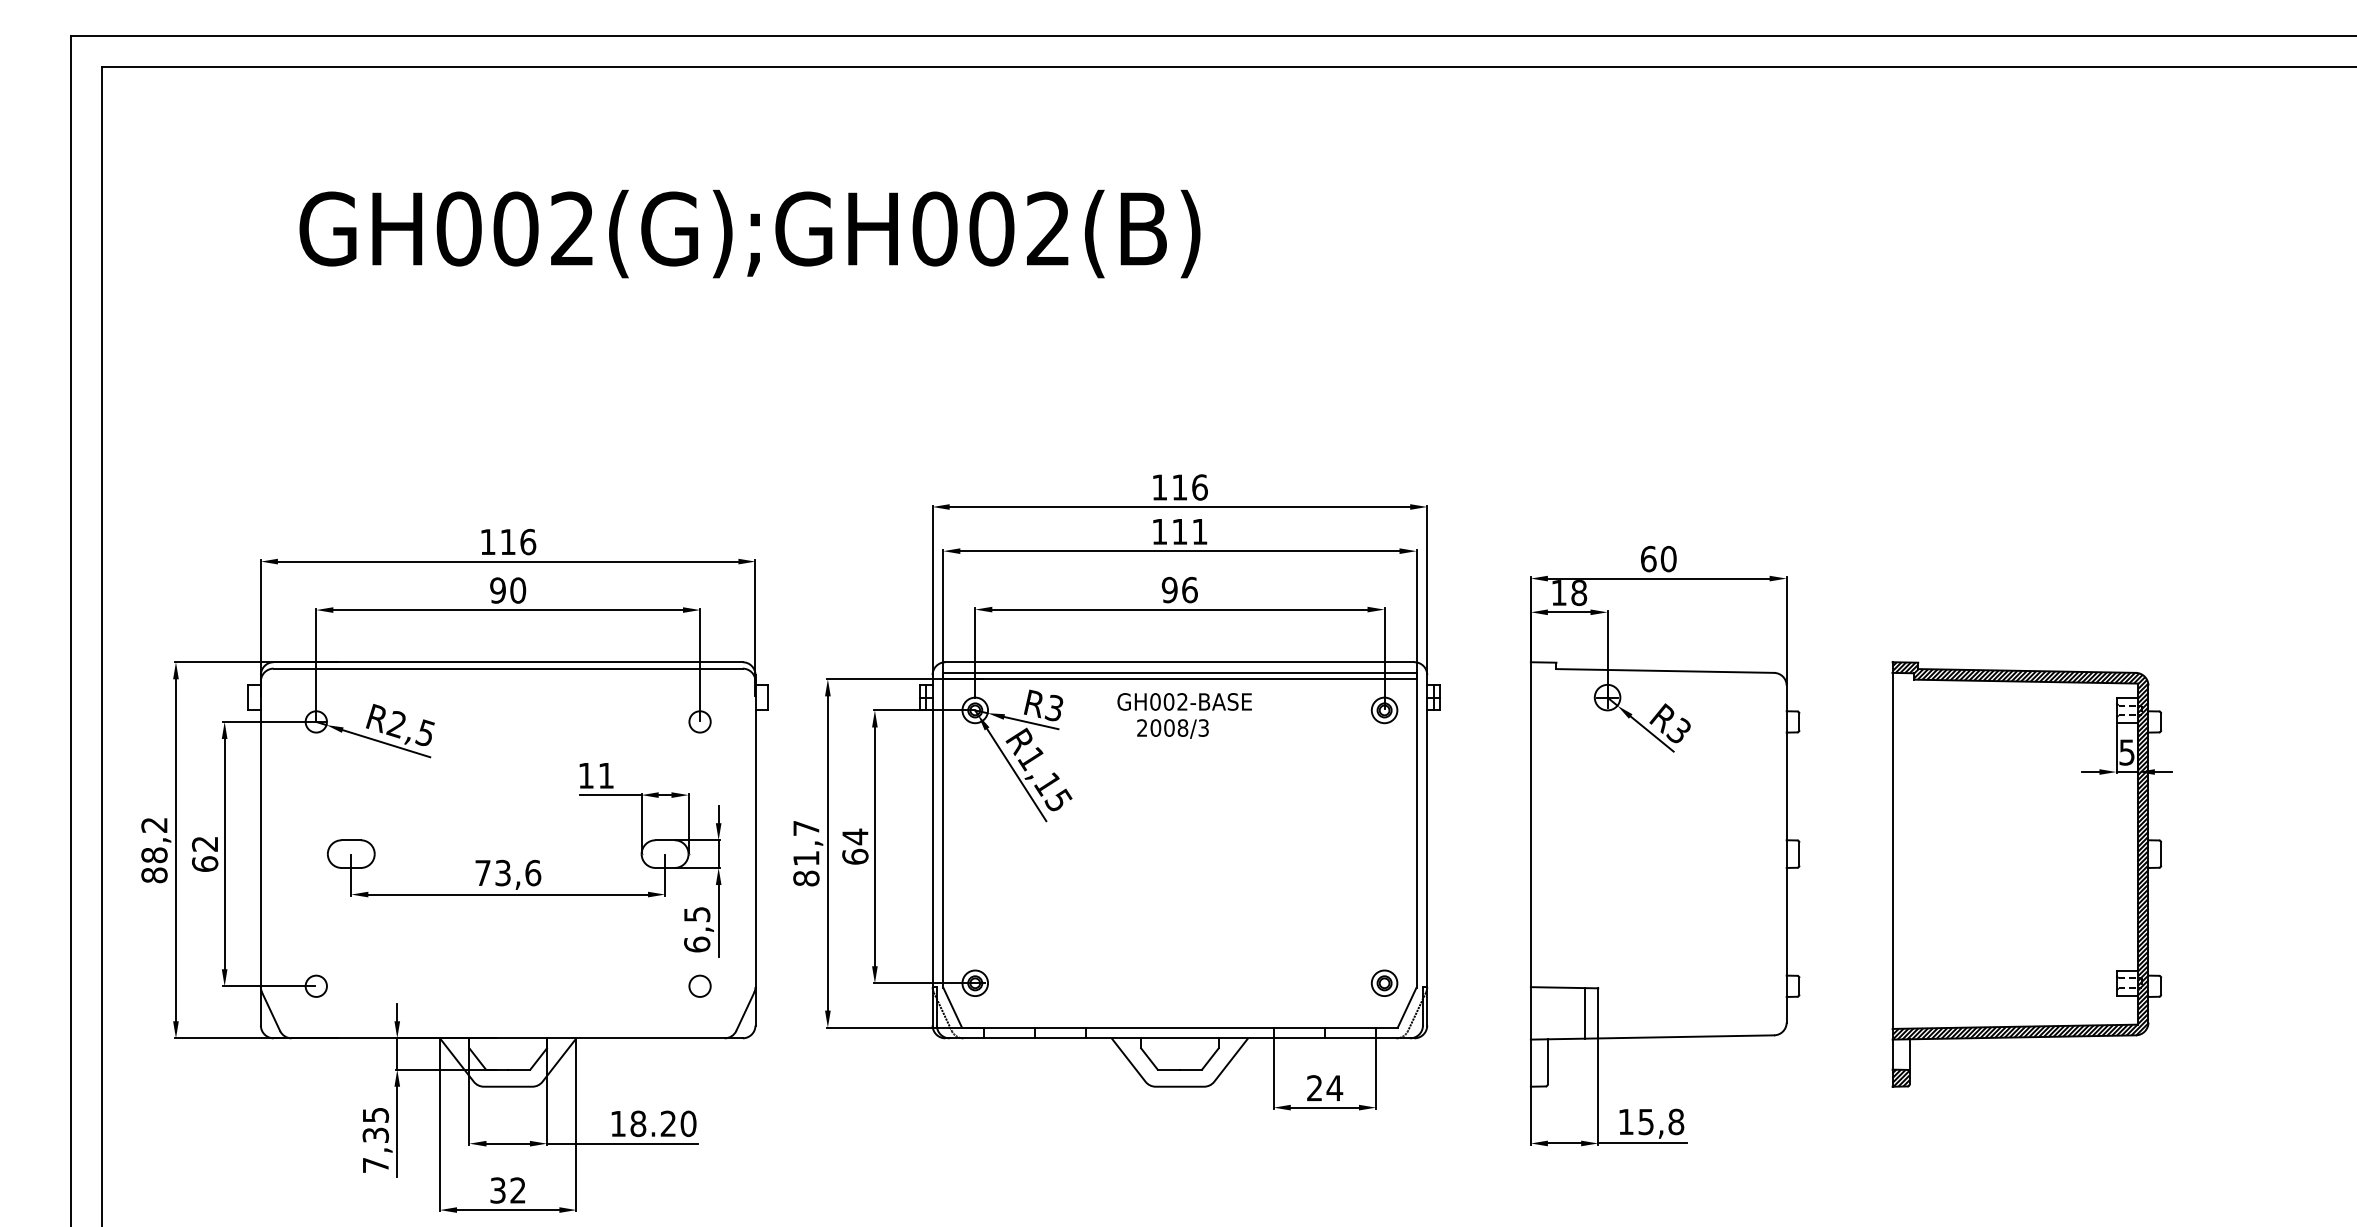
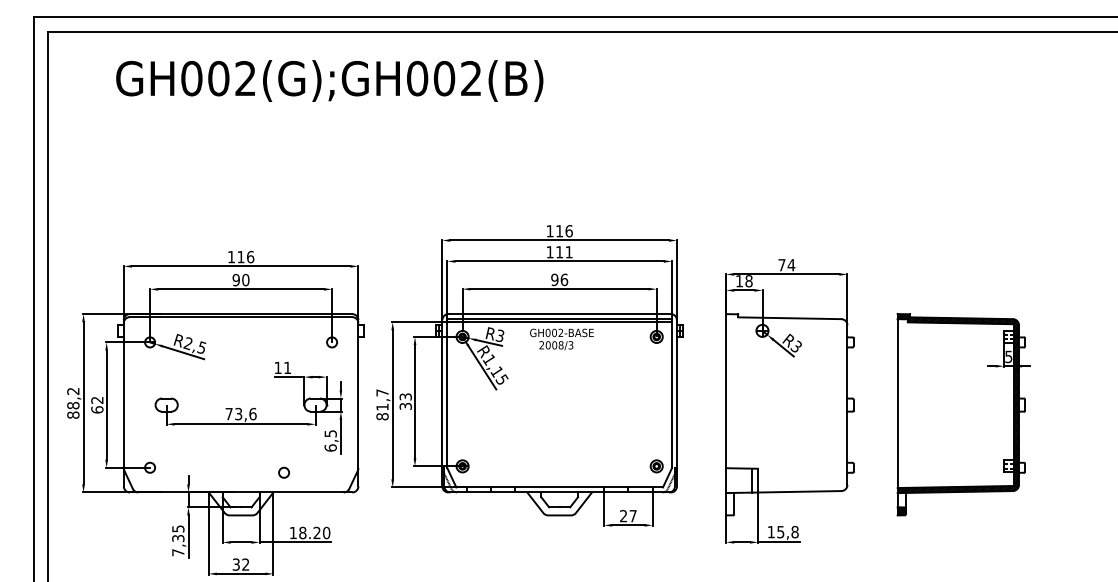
text: (749, 232) -> (329, 80), moved
text: (1658, 559) -> (786, 265), 60 -> 74
text: (854, 846) -> (405, 401), 64 -> 33
circle: (698, 985) -> (283, 472), moved
text: (1335, 1088) -> (633, 516), 24 -> 27

